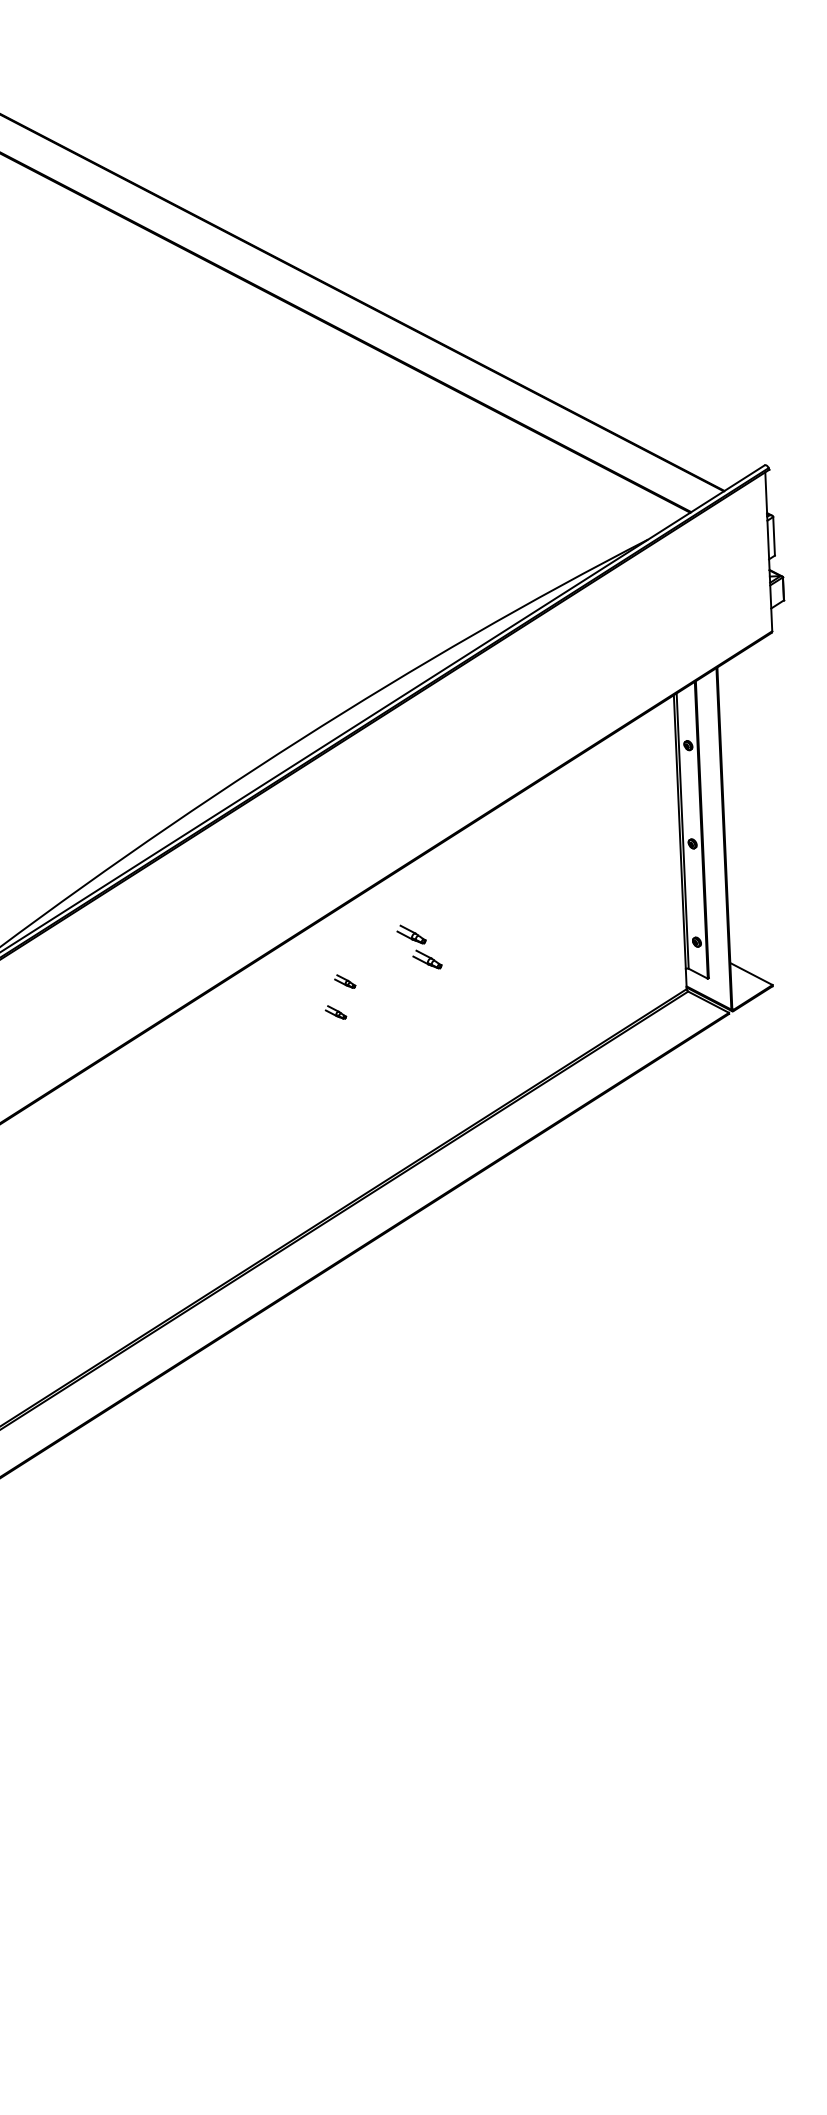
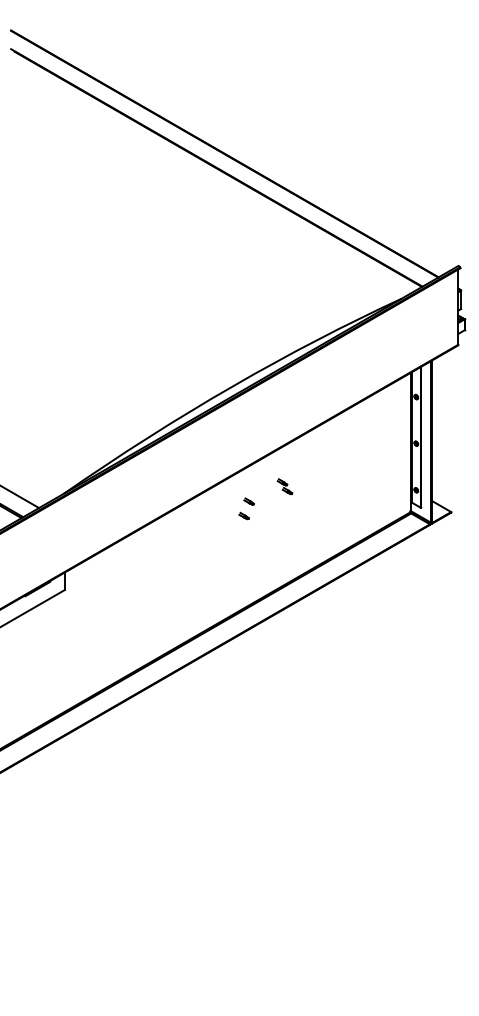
part: (418, 946) -> (284, 486), size x0.71

